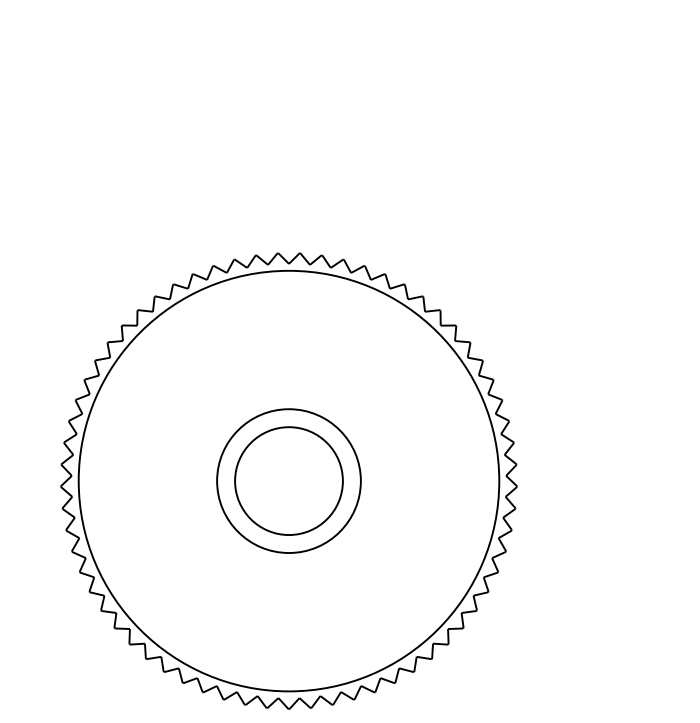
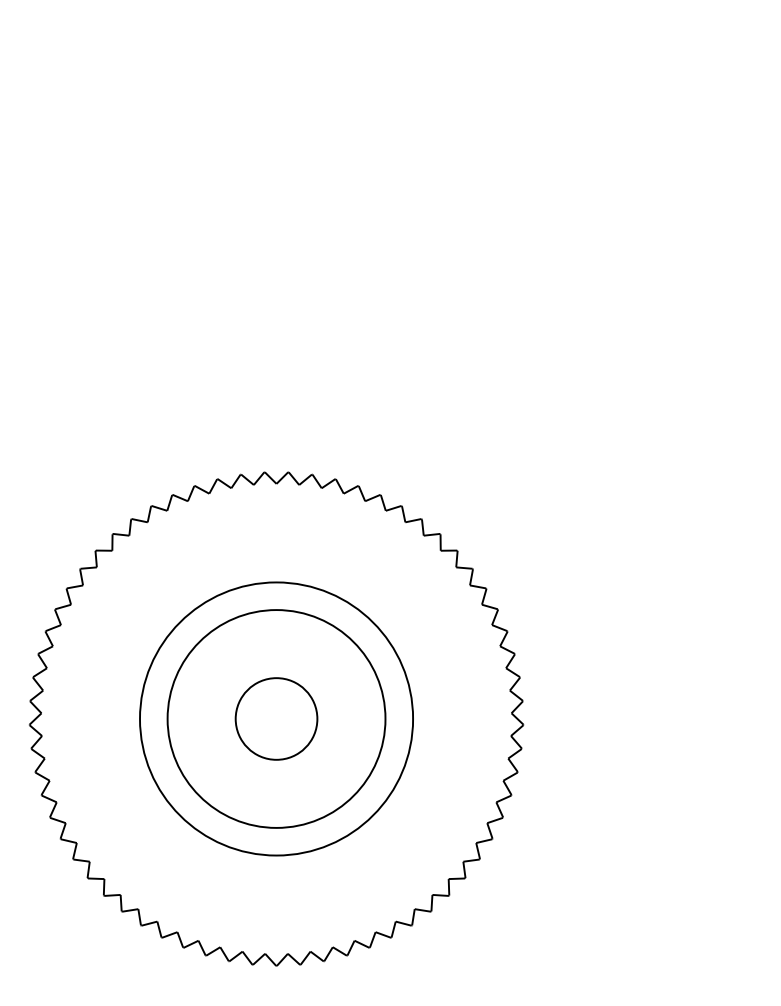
circle: (288, 480) -> (276, 718), size x0.6
circle: (288, 480) -> (276, 718), size x0.7
circle: (288, 480) -> (276, 718), size x1.4

